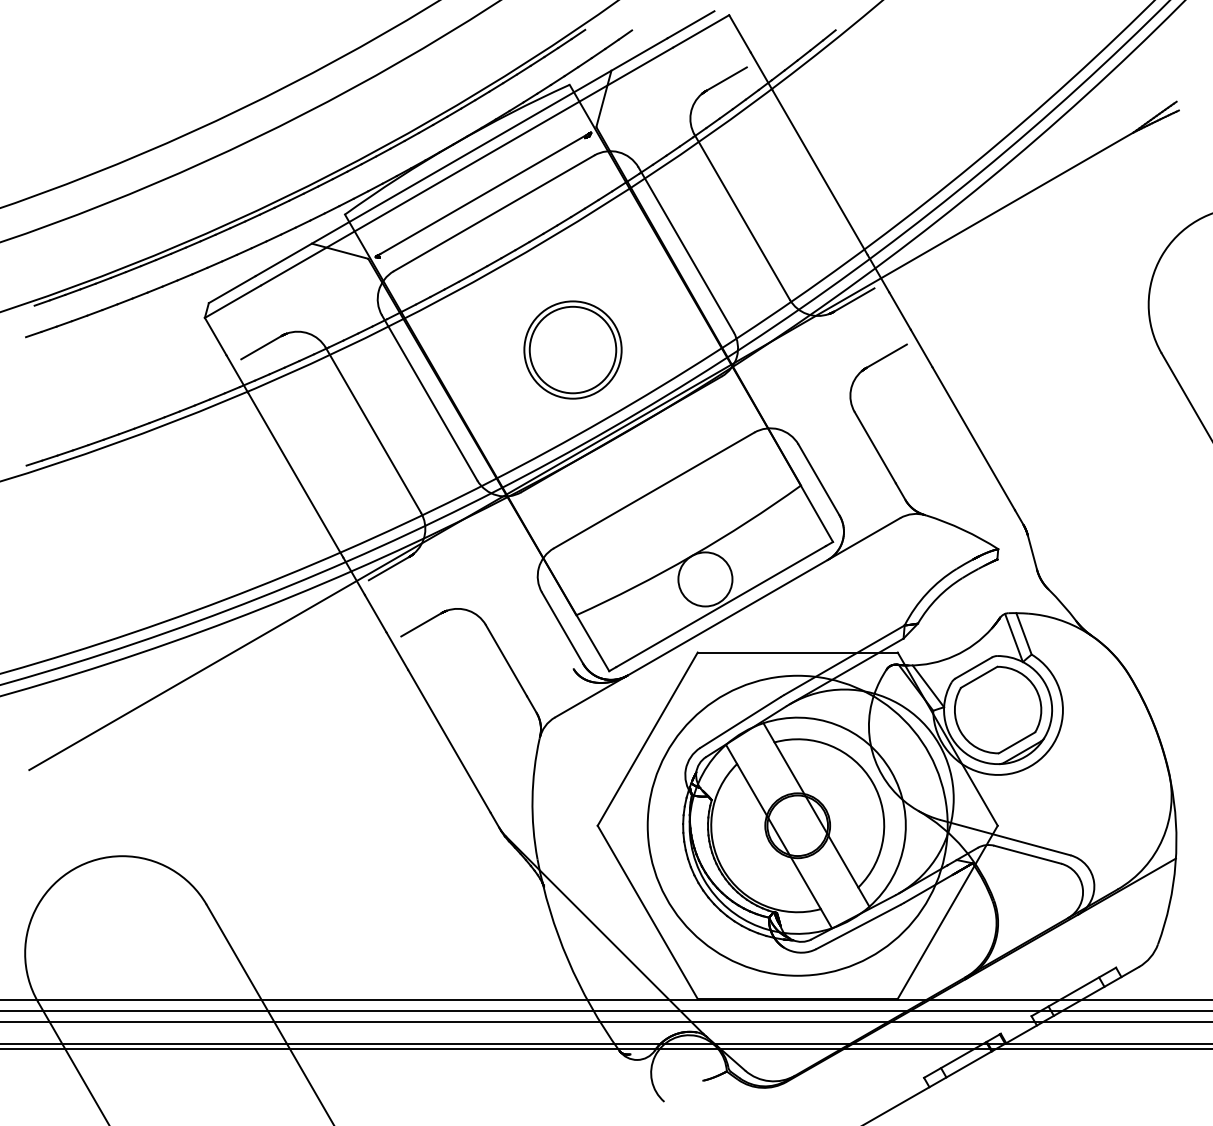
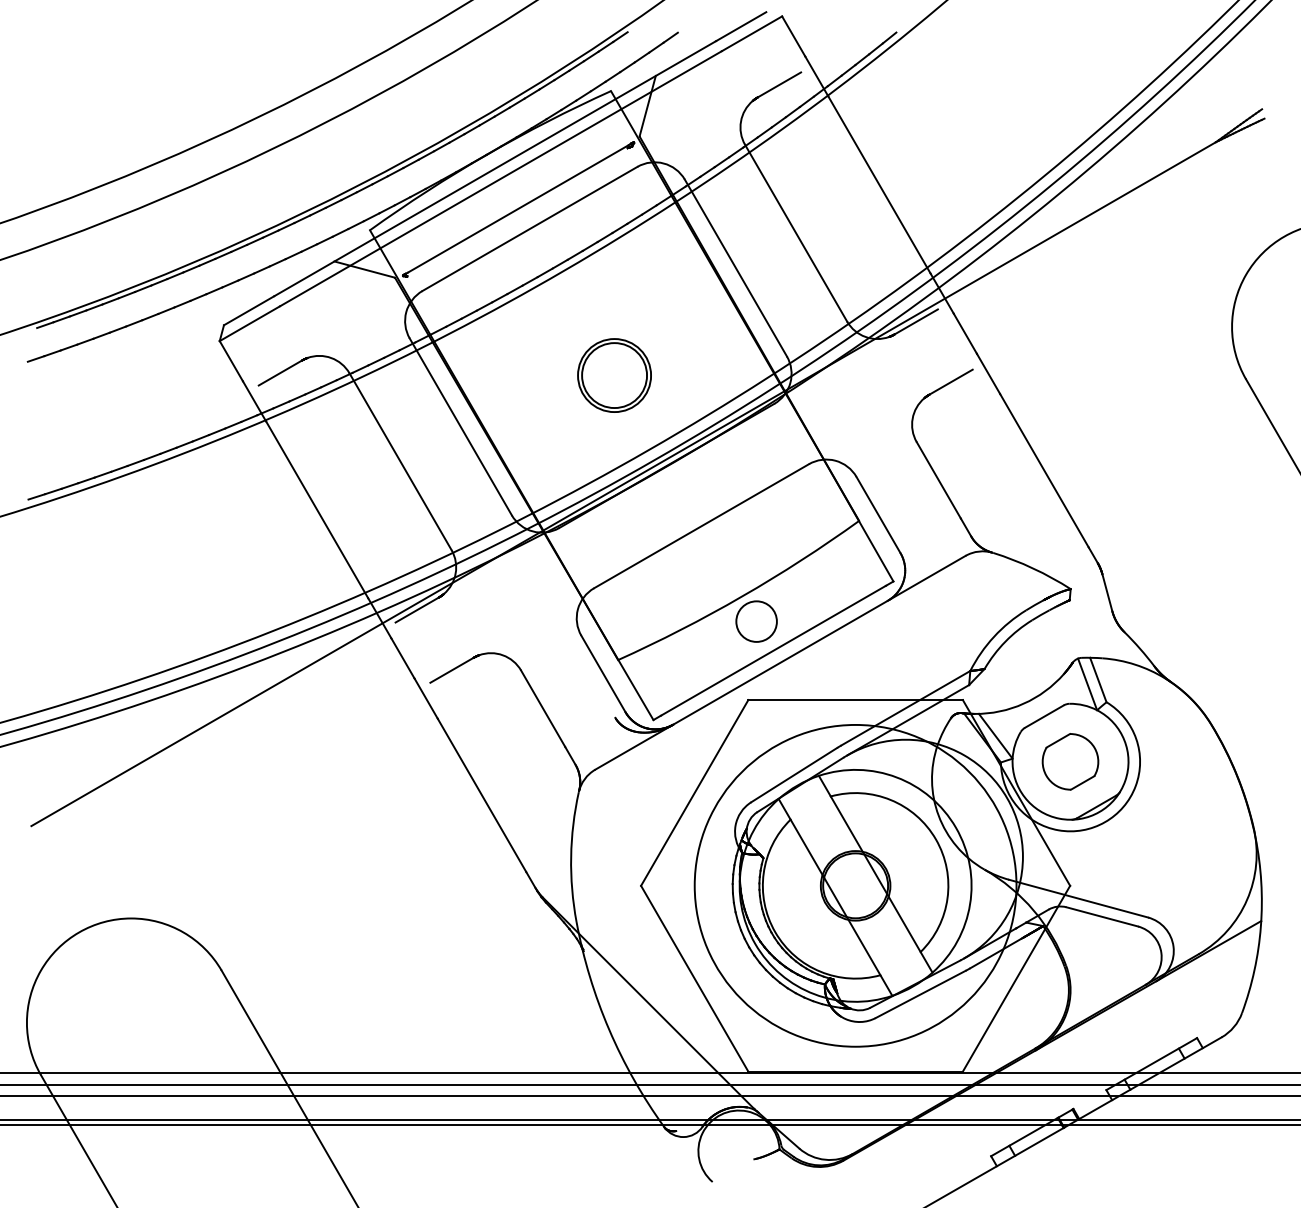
part: (572, 349) -> (614, 375), size x0.7
circle: (705, 579) -> (756, 621), size x0.7
part: (998, 709) -> (1070, 761), size x0.6

